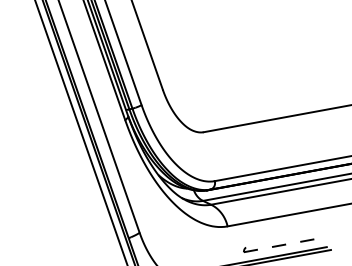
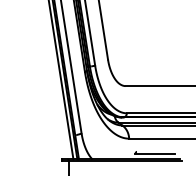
line: (278, 246) -> (154, 154), dashed -> solid

